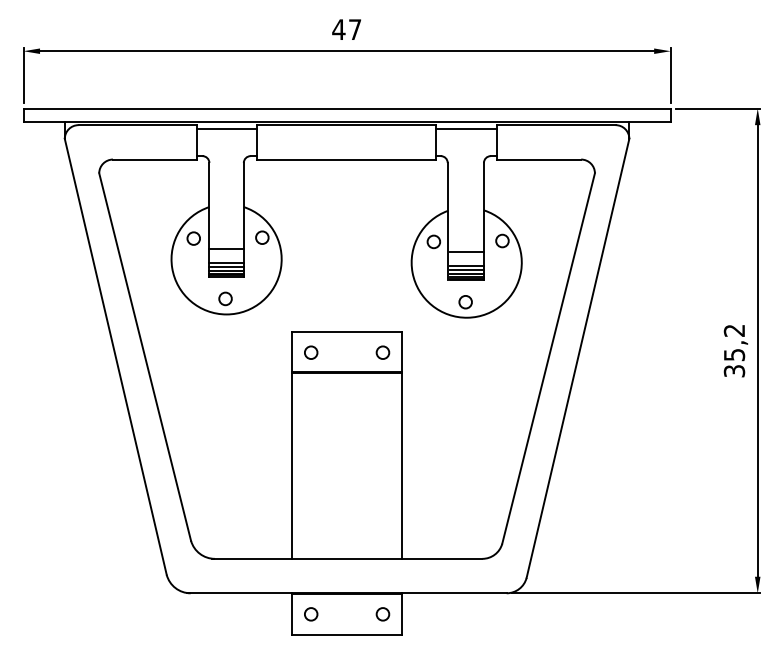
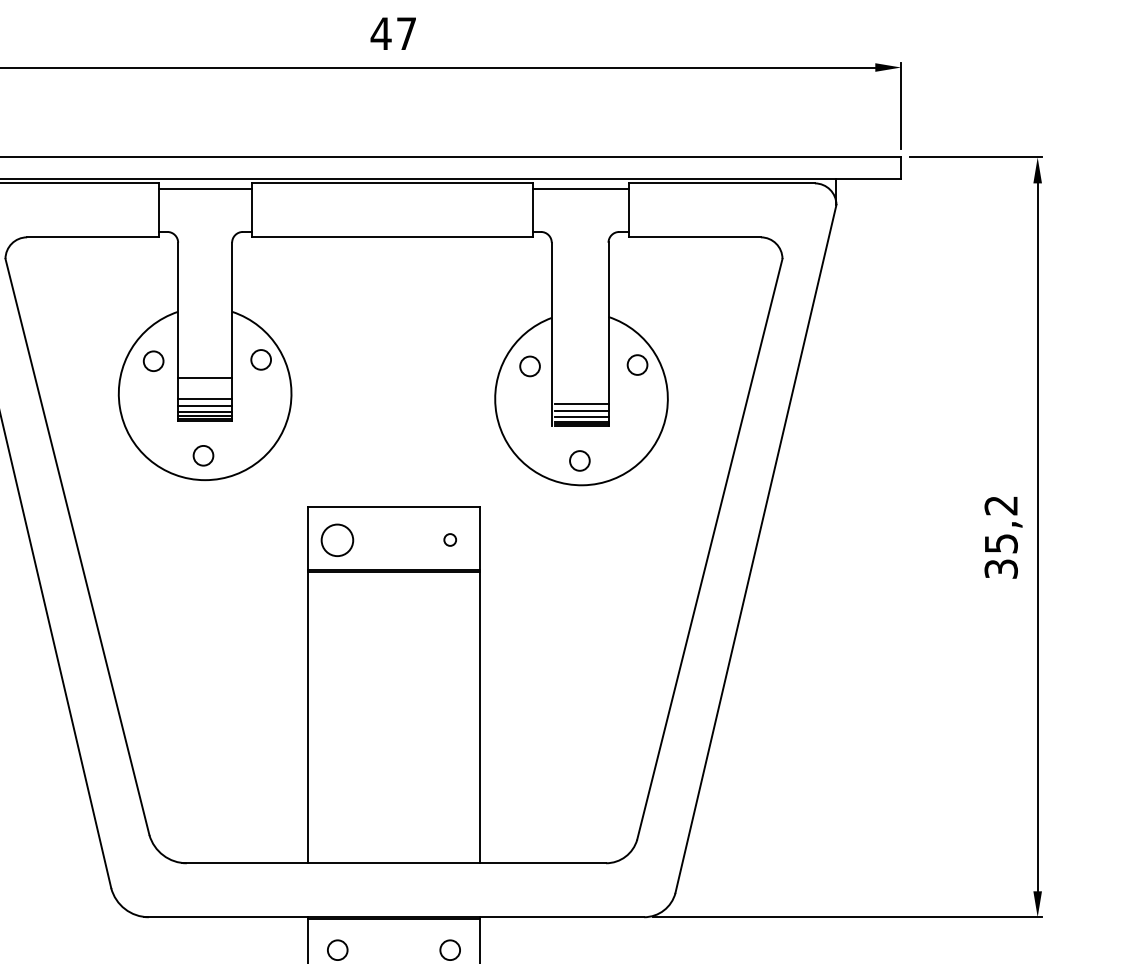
line: (466, 252) -> (581, 383), removed
circle: (311, 352) -> (338, 539), size x1.6
circle: (382, 352) -> (449, 539), size x0.6

